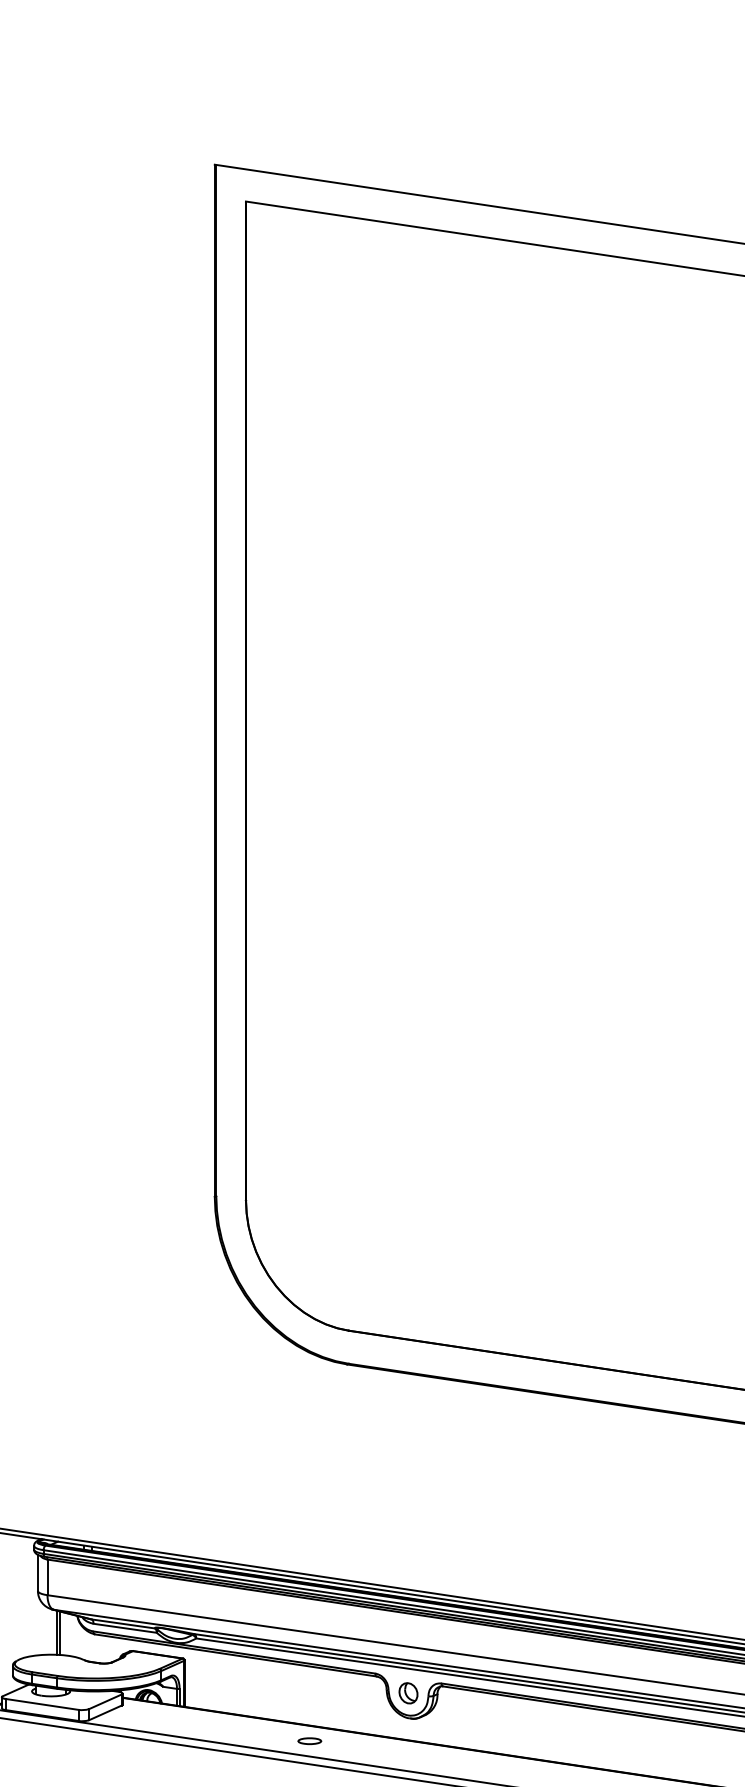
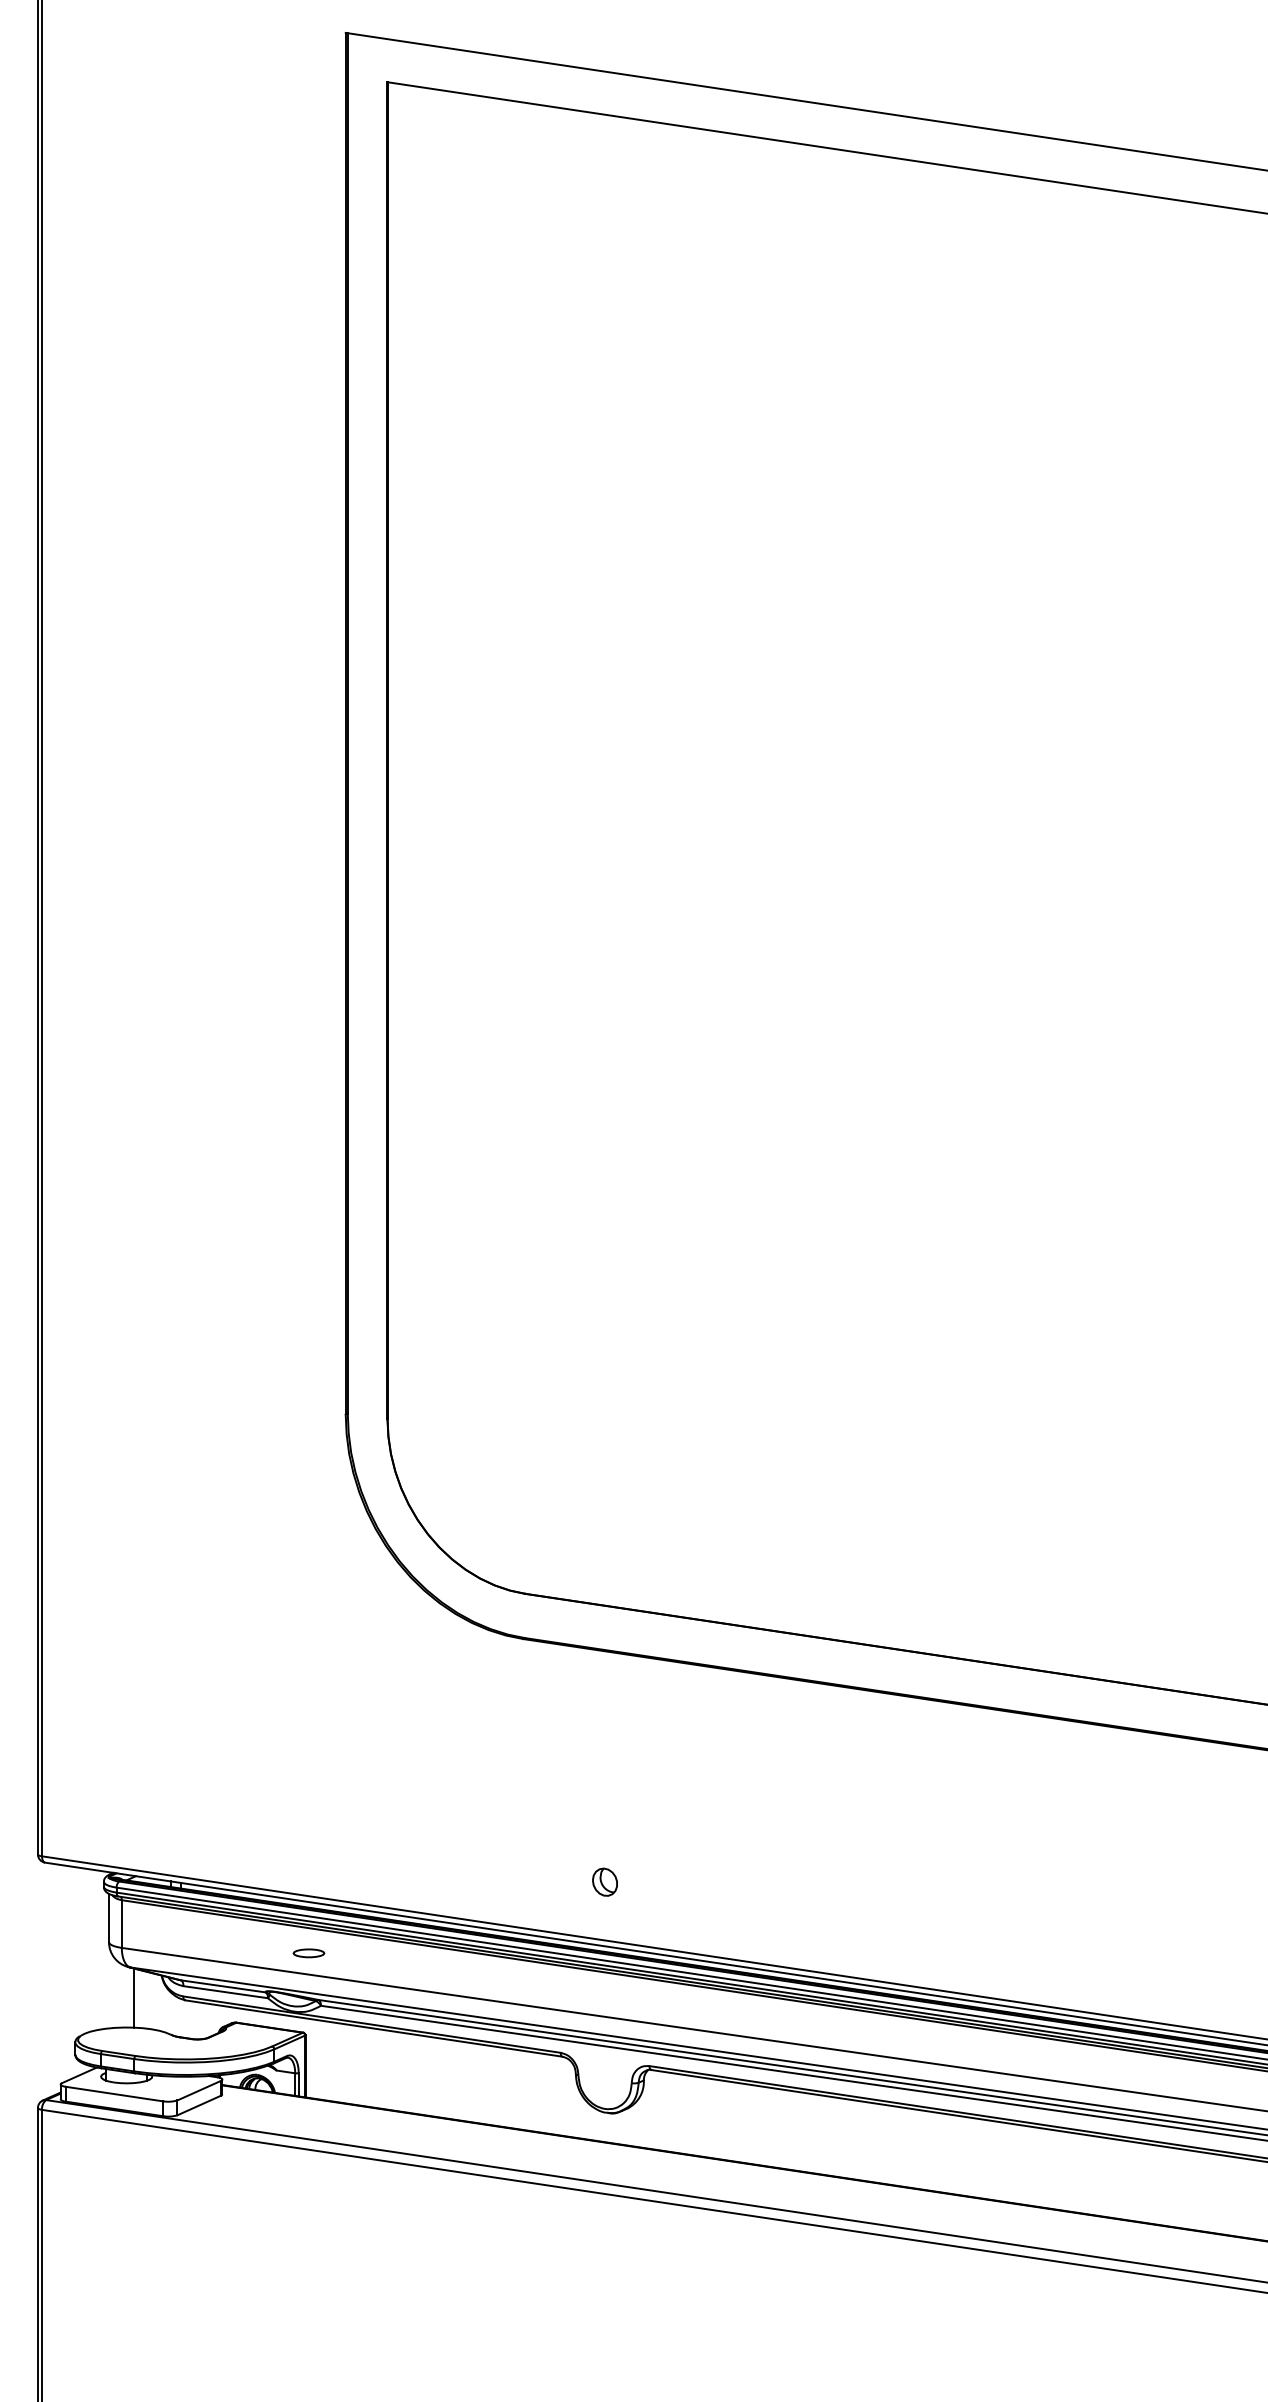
line: (60, 1633) -> (139, 1998), removed
part: (408, 1692) -> (604, 1881), moved
part: (309, 1741) -> (308, 1953), moved

